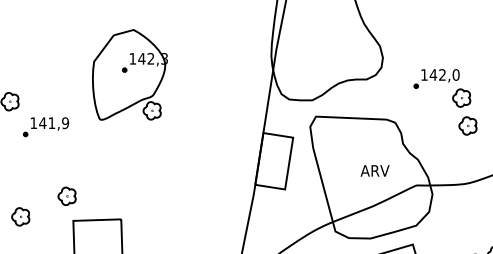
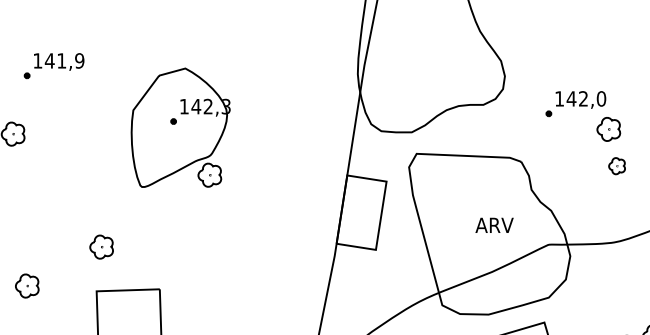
part: (129, 74) -> (179, 127), moved
part: (467, 125) -> (616, 165), size x0.7
part: (45, 127) -> (53, 66), moved
part: (66, 195) -> (100, 245), moved

